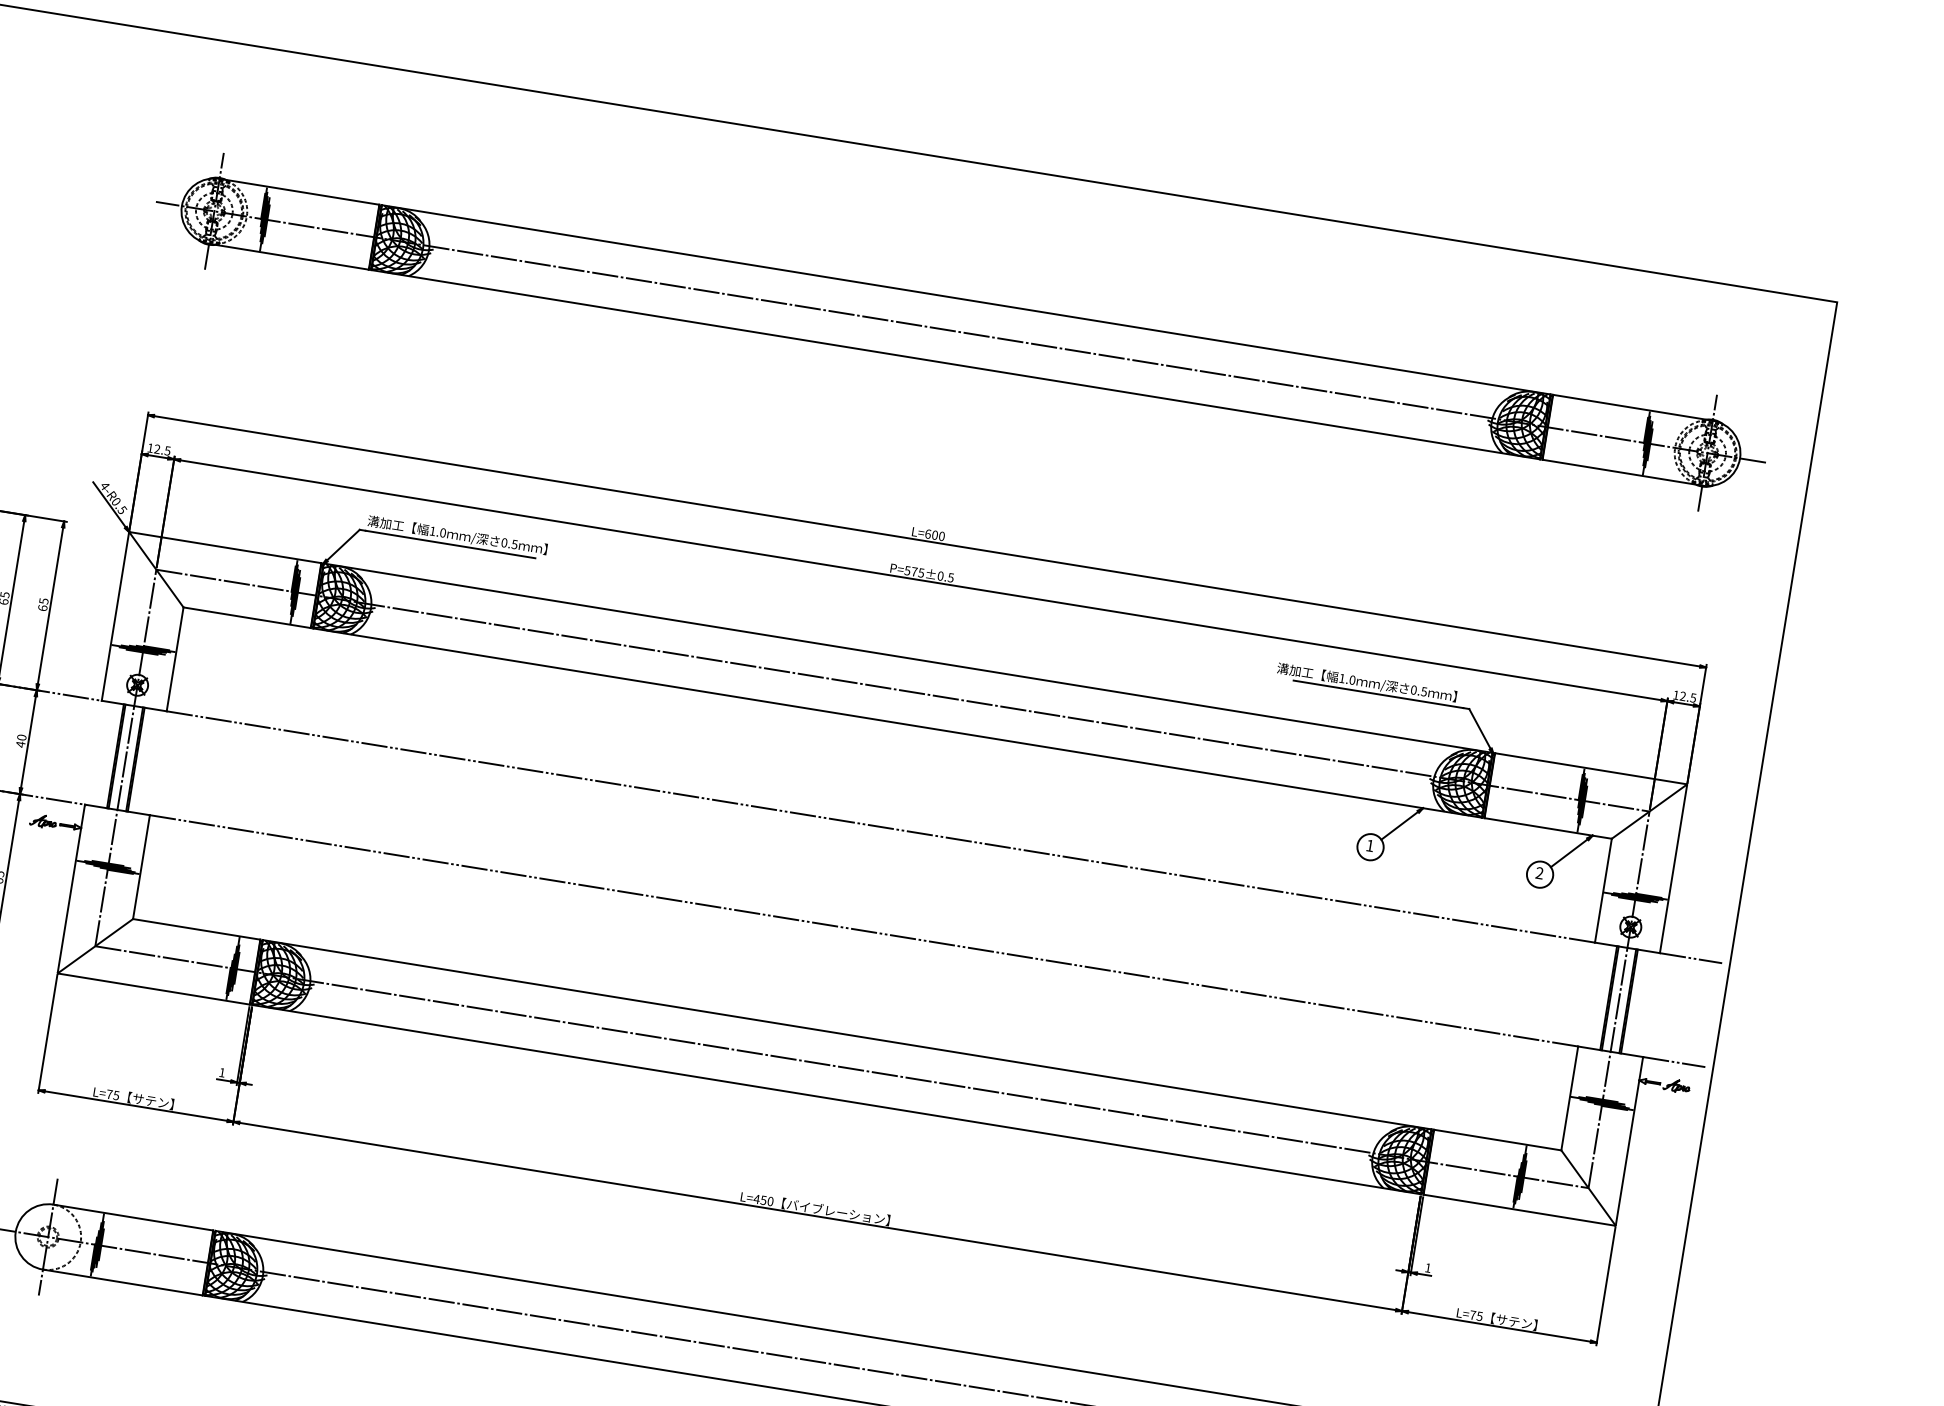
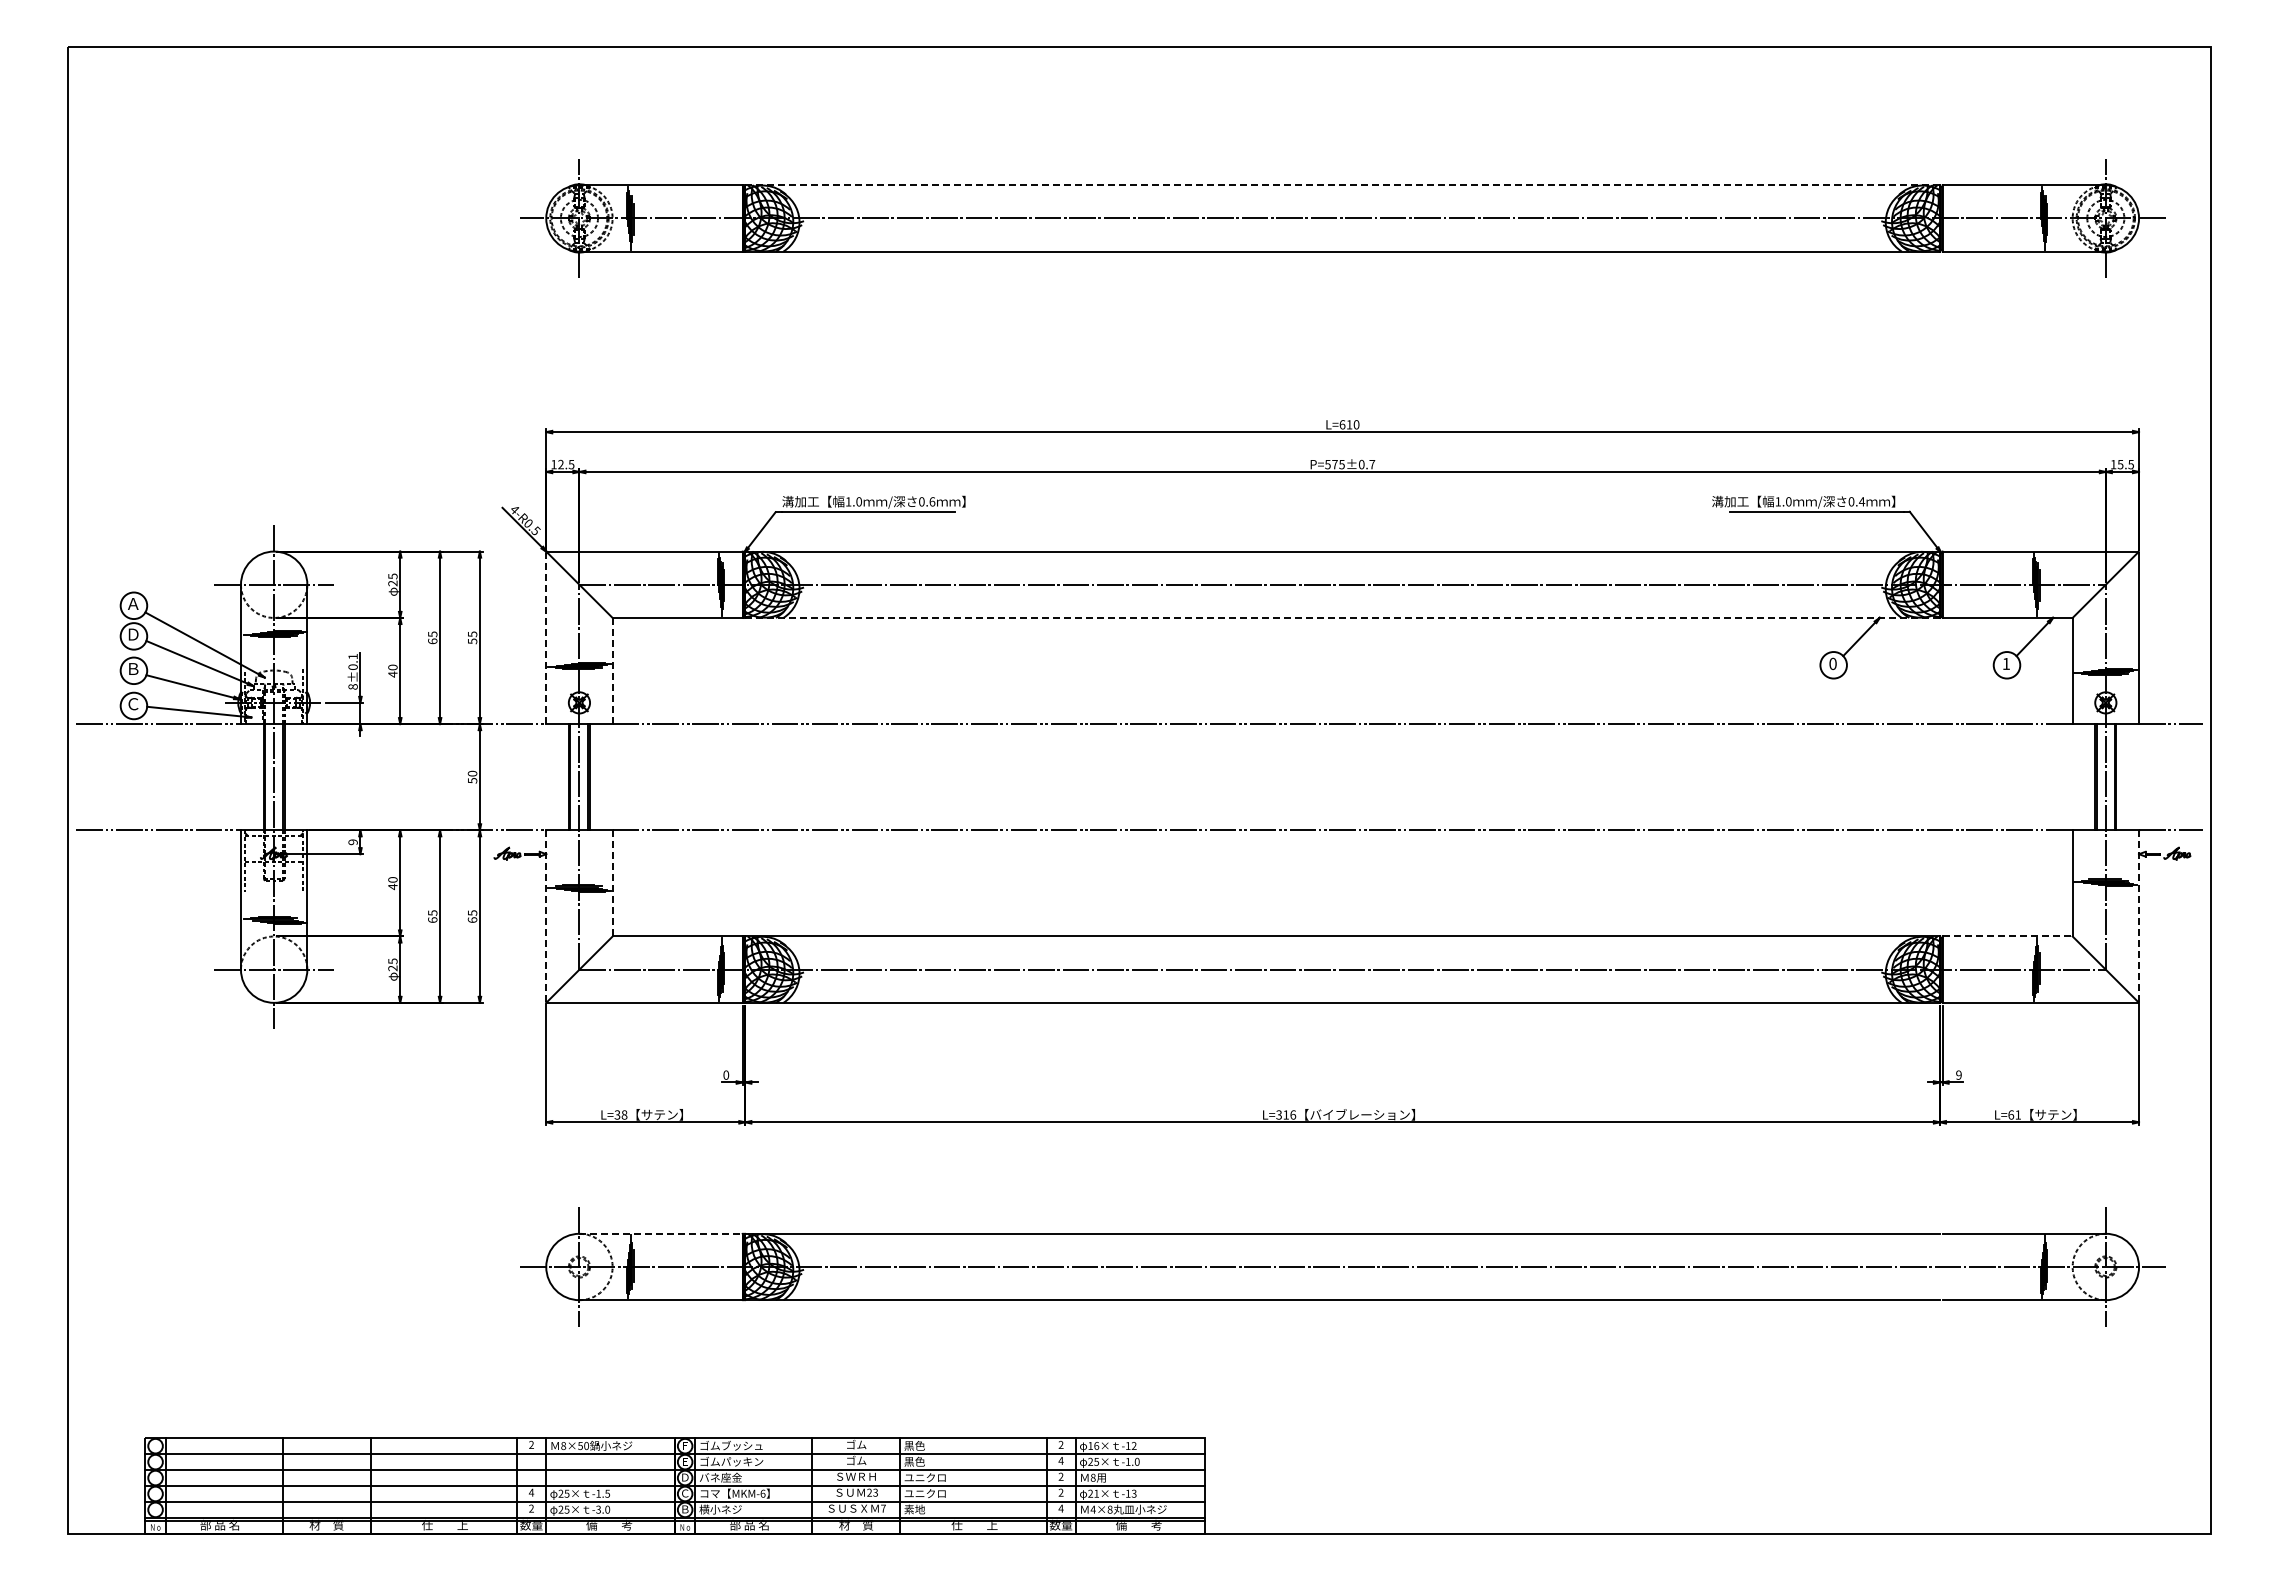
line: (966, 300) -> (1342, 185), solid -> dashed
text: (935, 534) -> (1349, 424), L=600 -> L=610
text: (514, 544) -> (932, 501), 0.5 -> 0.6
text: (951, 577) -> (1372, 464), P=575±0.5 -> P=575±0.7
text: (42, 608) -> (472, 641), 65 -> 55
line: (115, 617) -> (546, 638), solid -> dashed
line: (175, 658) -> (612, 670), solid -> dashed
text: (1423, 691) -> (1861, 501), 0.5 -> 0.4
text: (1682, 696) -> (2120, 464), 12.5 -> 15.5
line: (898, 722) -> (1343, 617), solid -> dashed
text: (20, 744) -> (472, 780), 40 -> 50
text: (1369, 845) -> (1832, 663), 1 -> 0
line: (141, 867) -> (612, 883), solid -> dashed
text: (1539, 872) -> (2006, 663), 2 -> 1
line: (71, 888) -> (546, 915), solid -> dashed
text: (222, 1072) -> (726, 1074), 1 -> 0
text: (112, 1094) -> (620, 1114), L=75 -> L=38
line: (1498, 1140) -> (2008, 936), solid -> dashed
line: (1630, 1140) -> (2139, 915), solid -> dashed
text: (764, 1199) -> (1286, 1114), L=450 -> L=316
line: (133, 1217) -> (661, 1233), solid -> dashed
text: (1427, 1267) -> (1958, 1074), 1 -> 9
text: (1476, 1315) -> (2014, 1114), L=75 -> L=61

